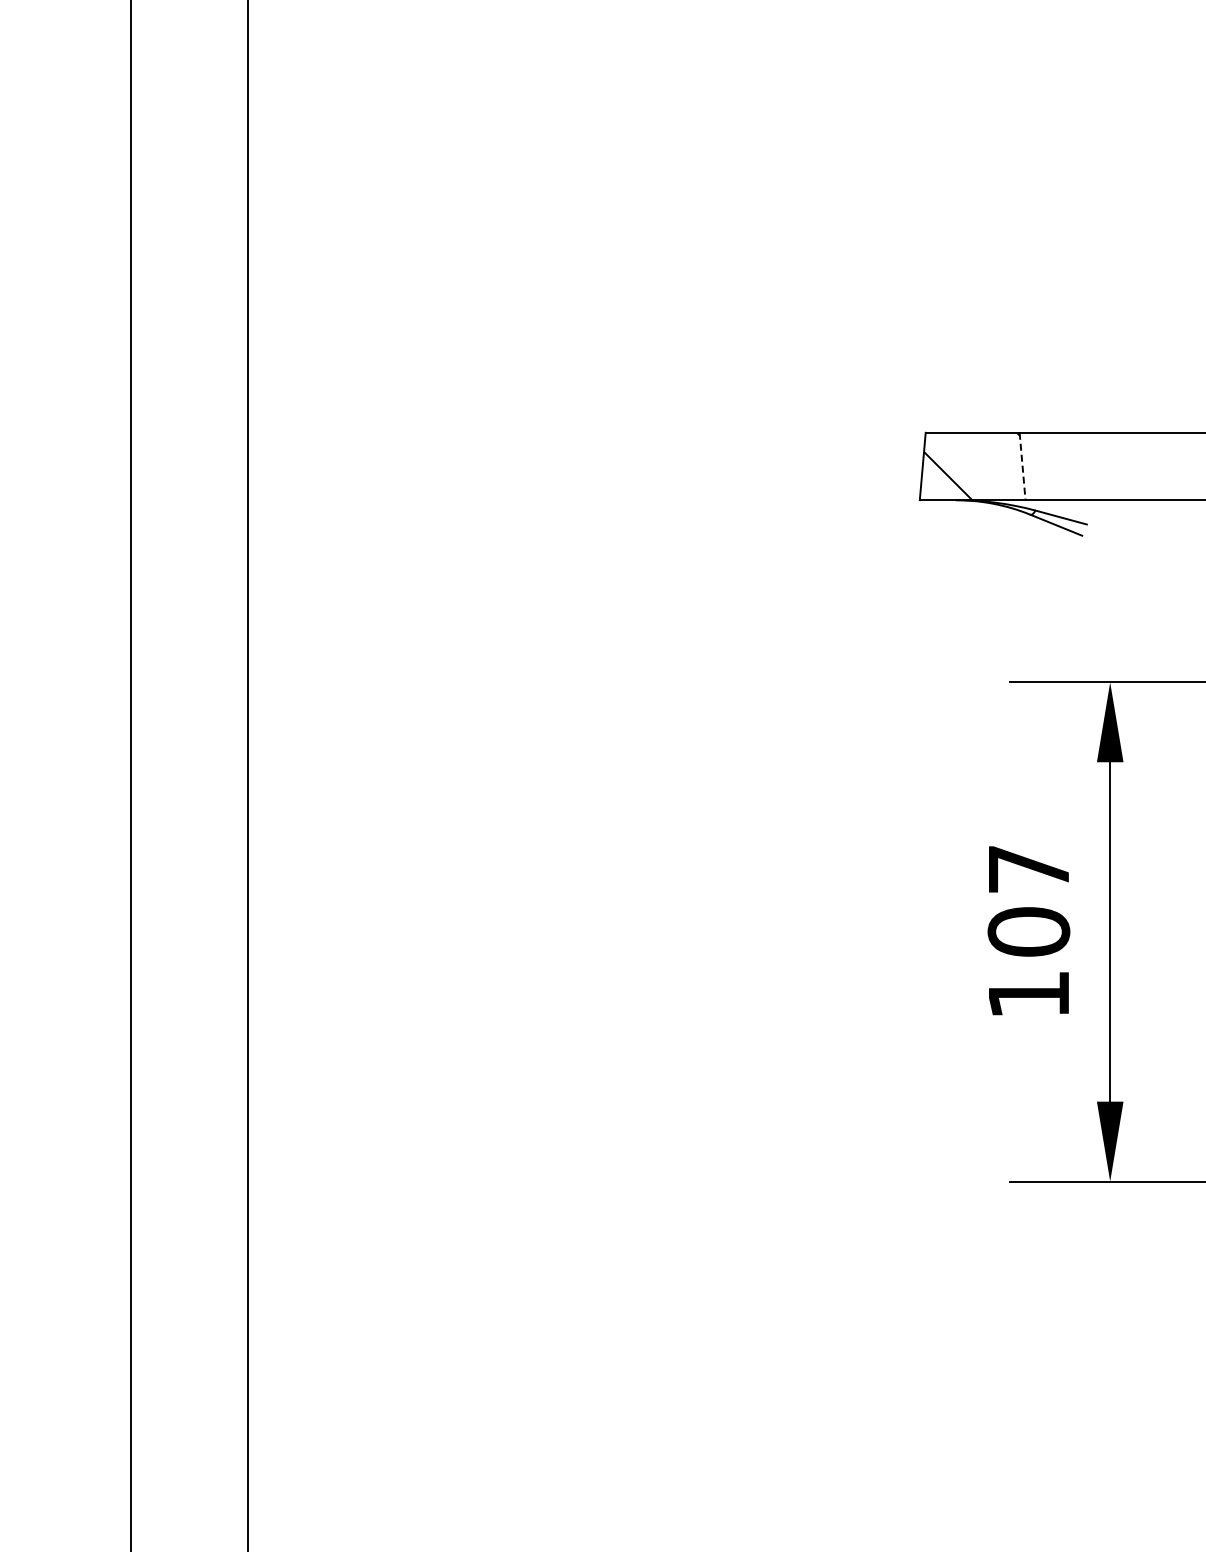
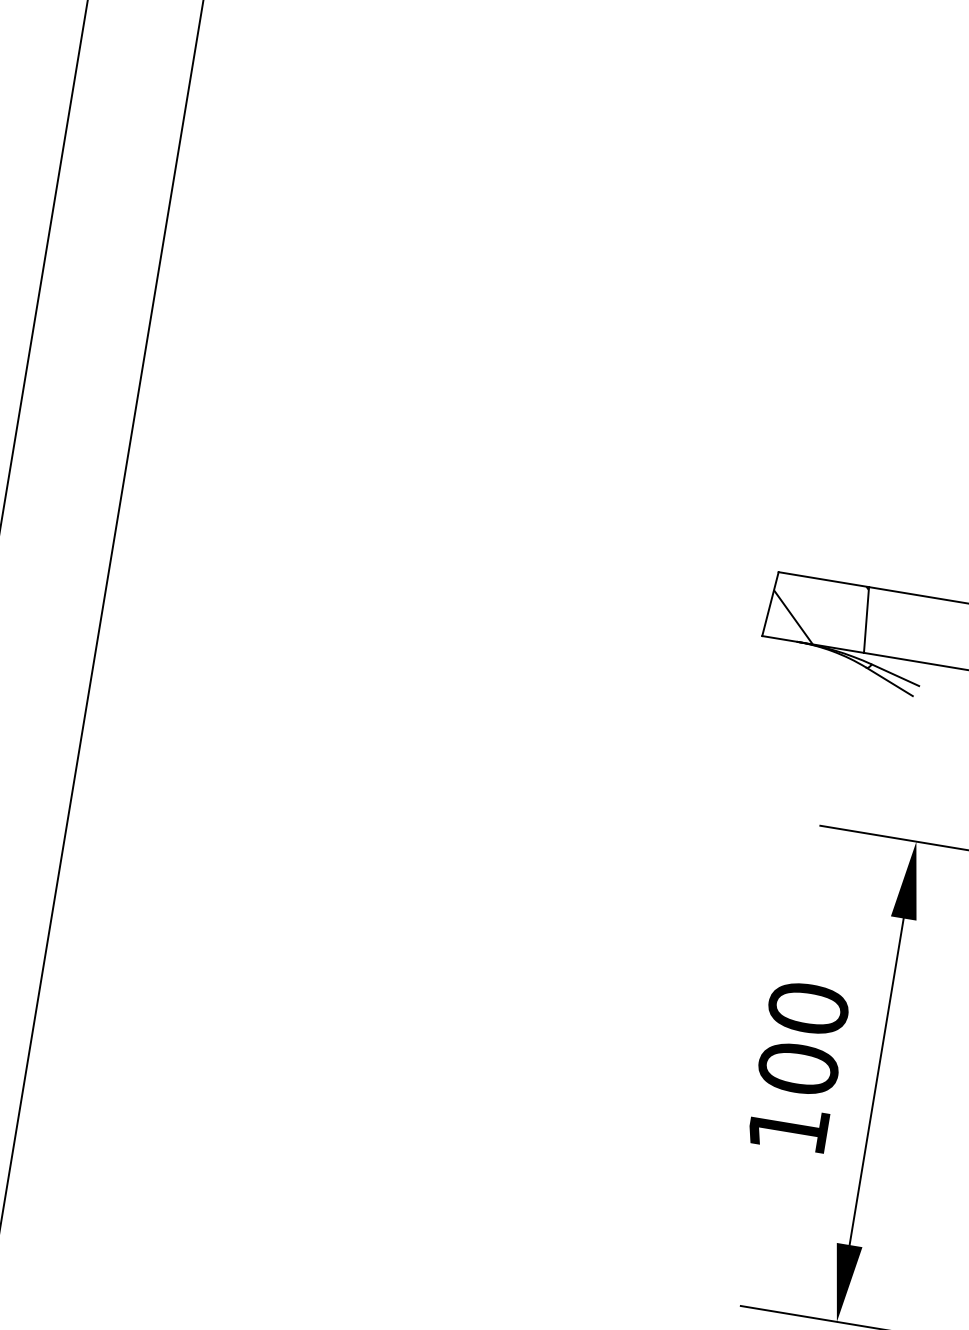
line: (1022, 466) -> (866, 619), dashed -> solid
text: (1028, 868) -> (808, 1007), 107 -> 100

